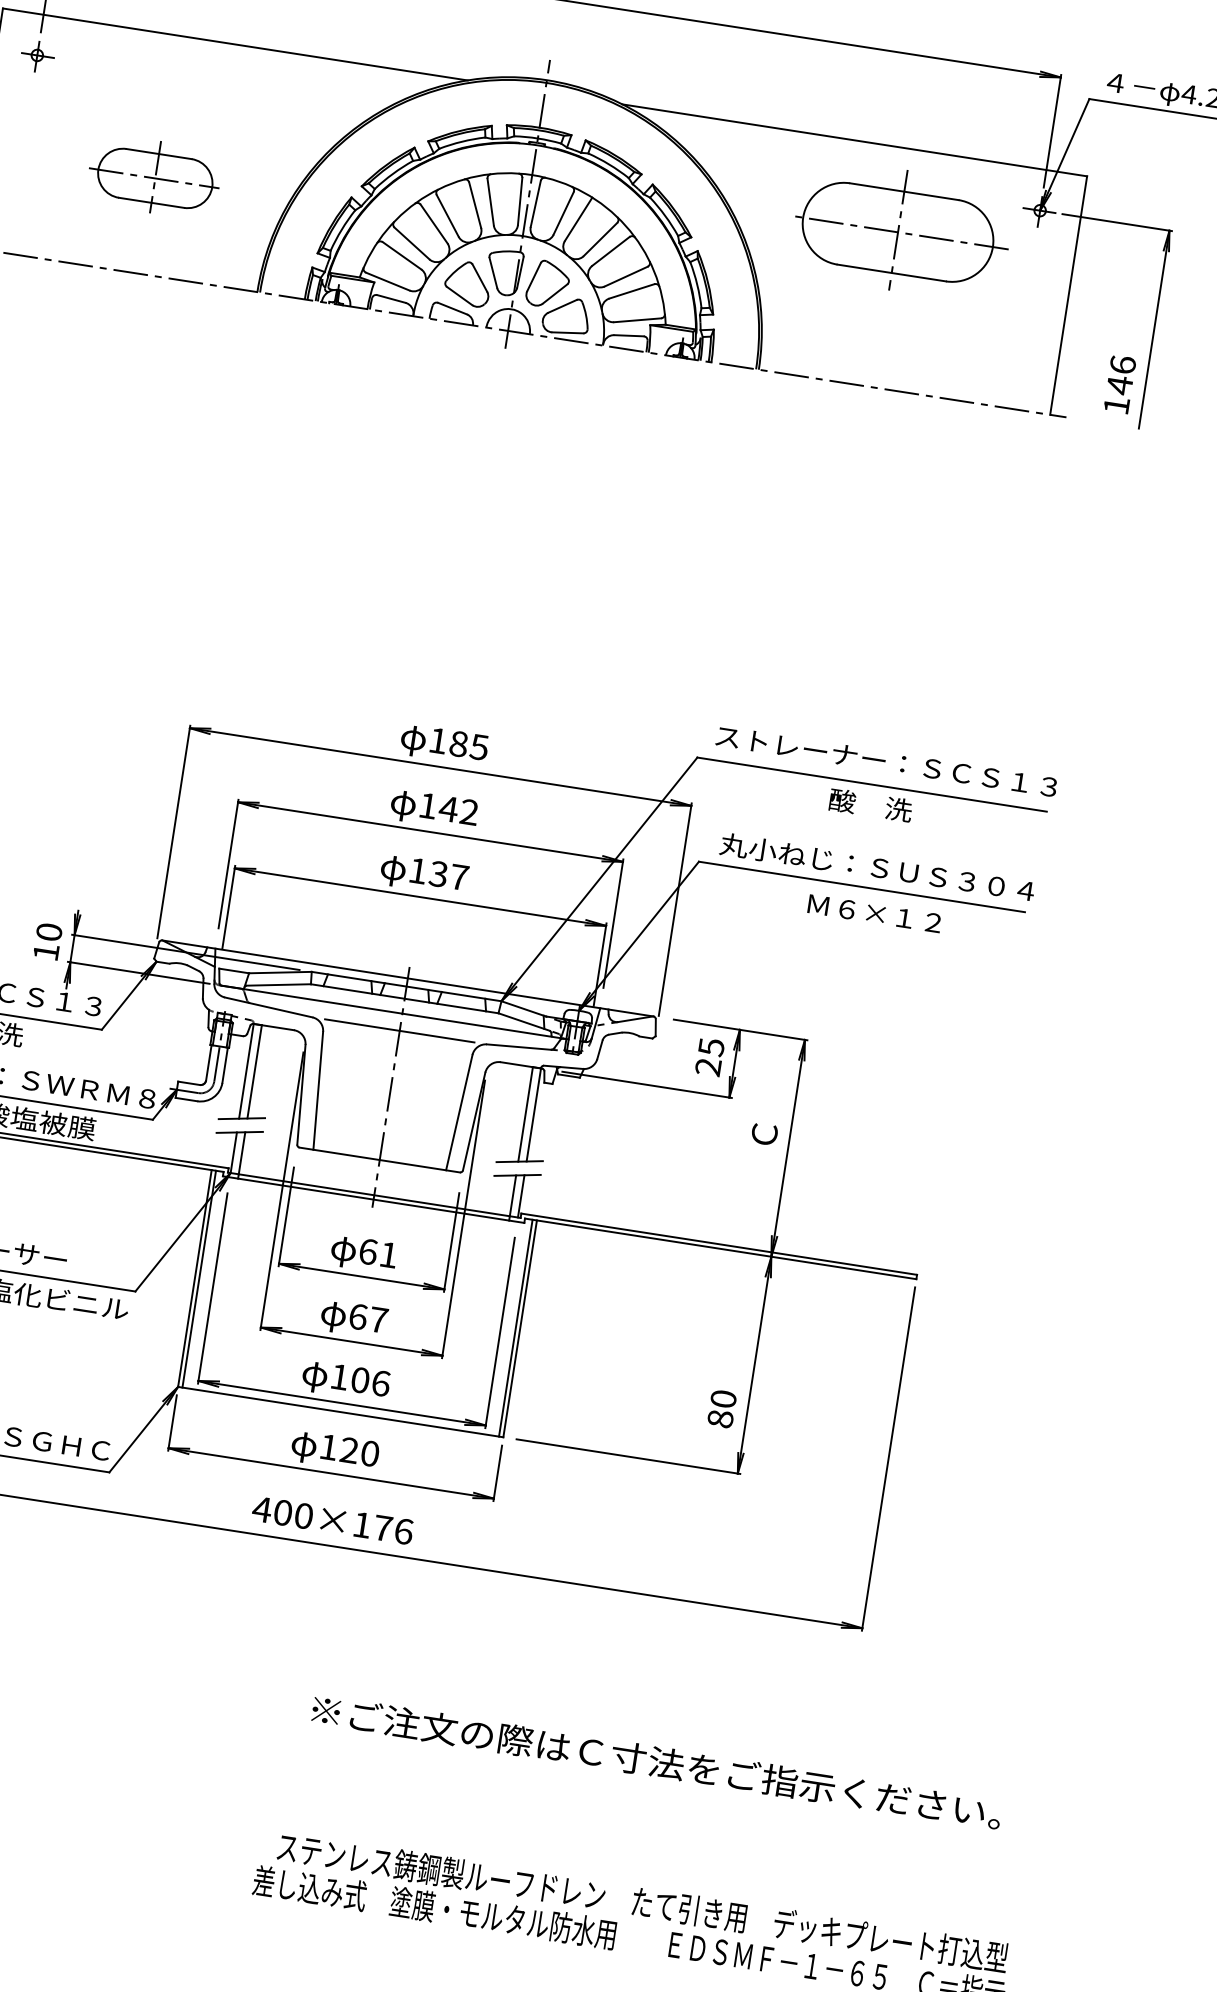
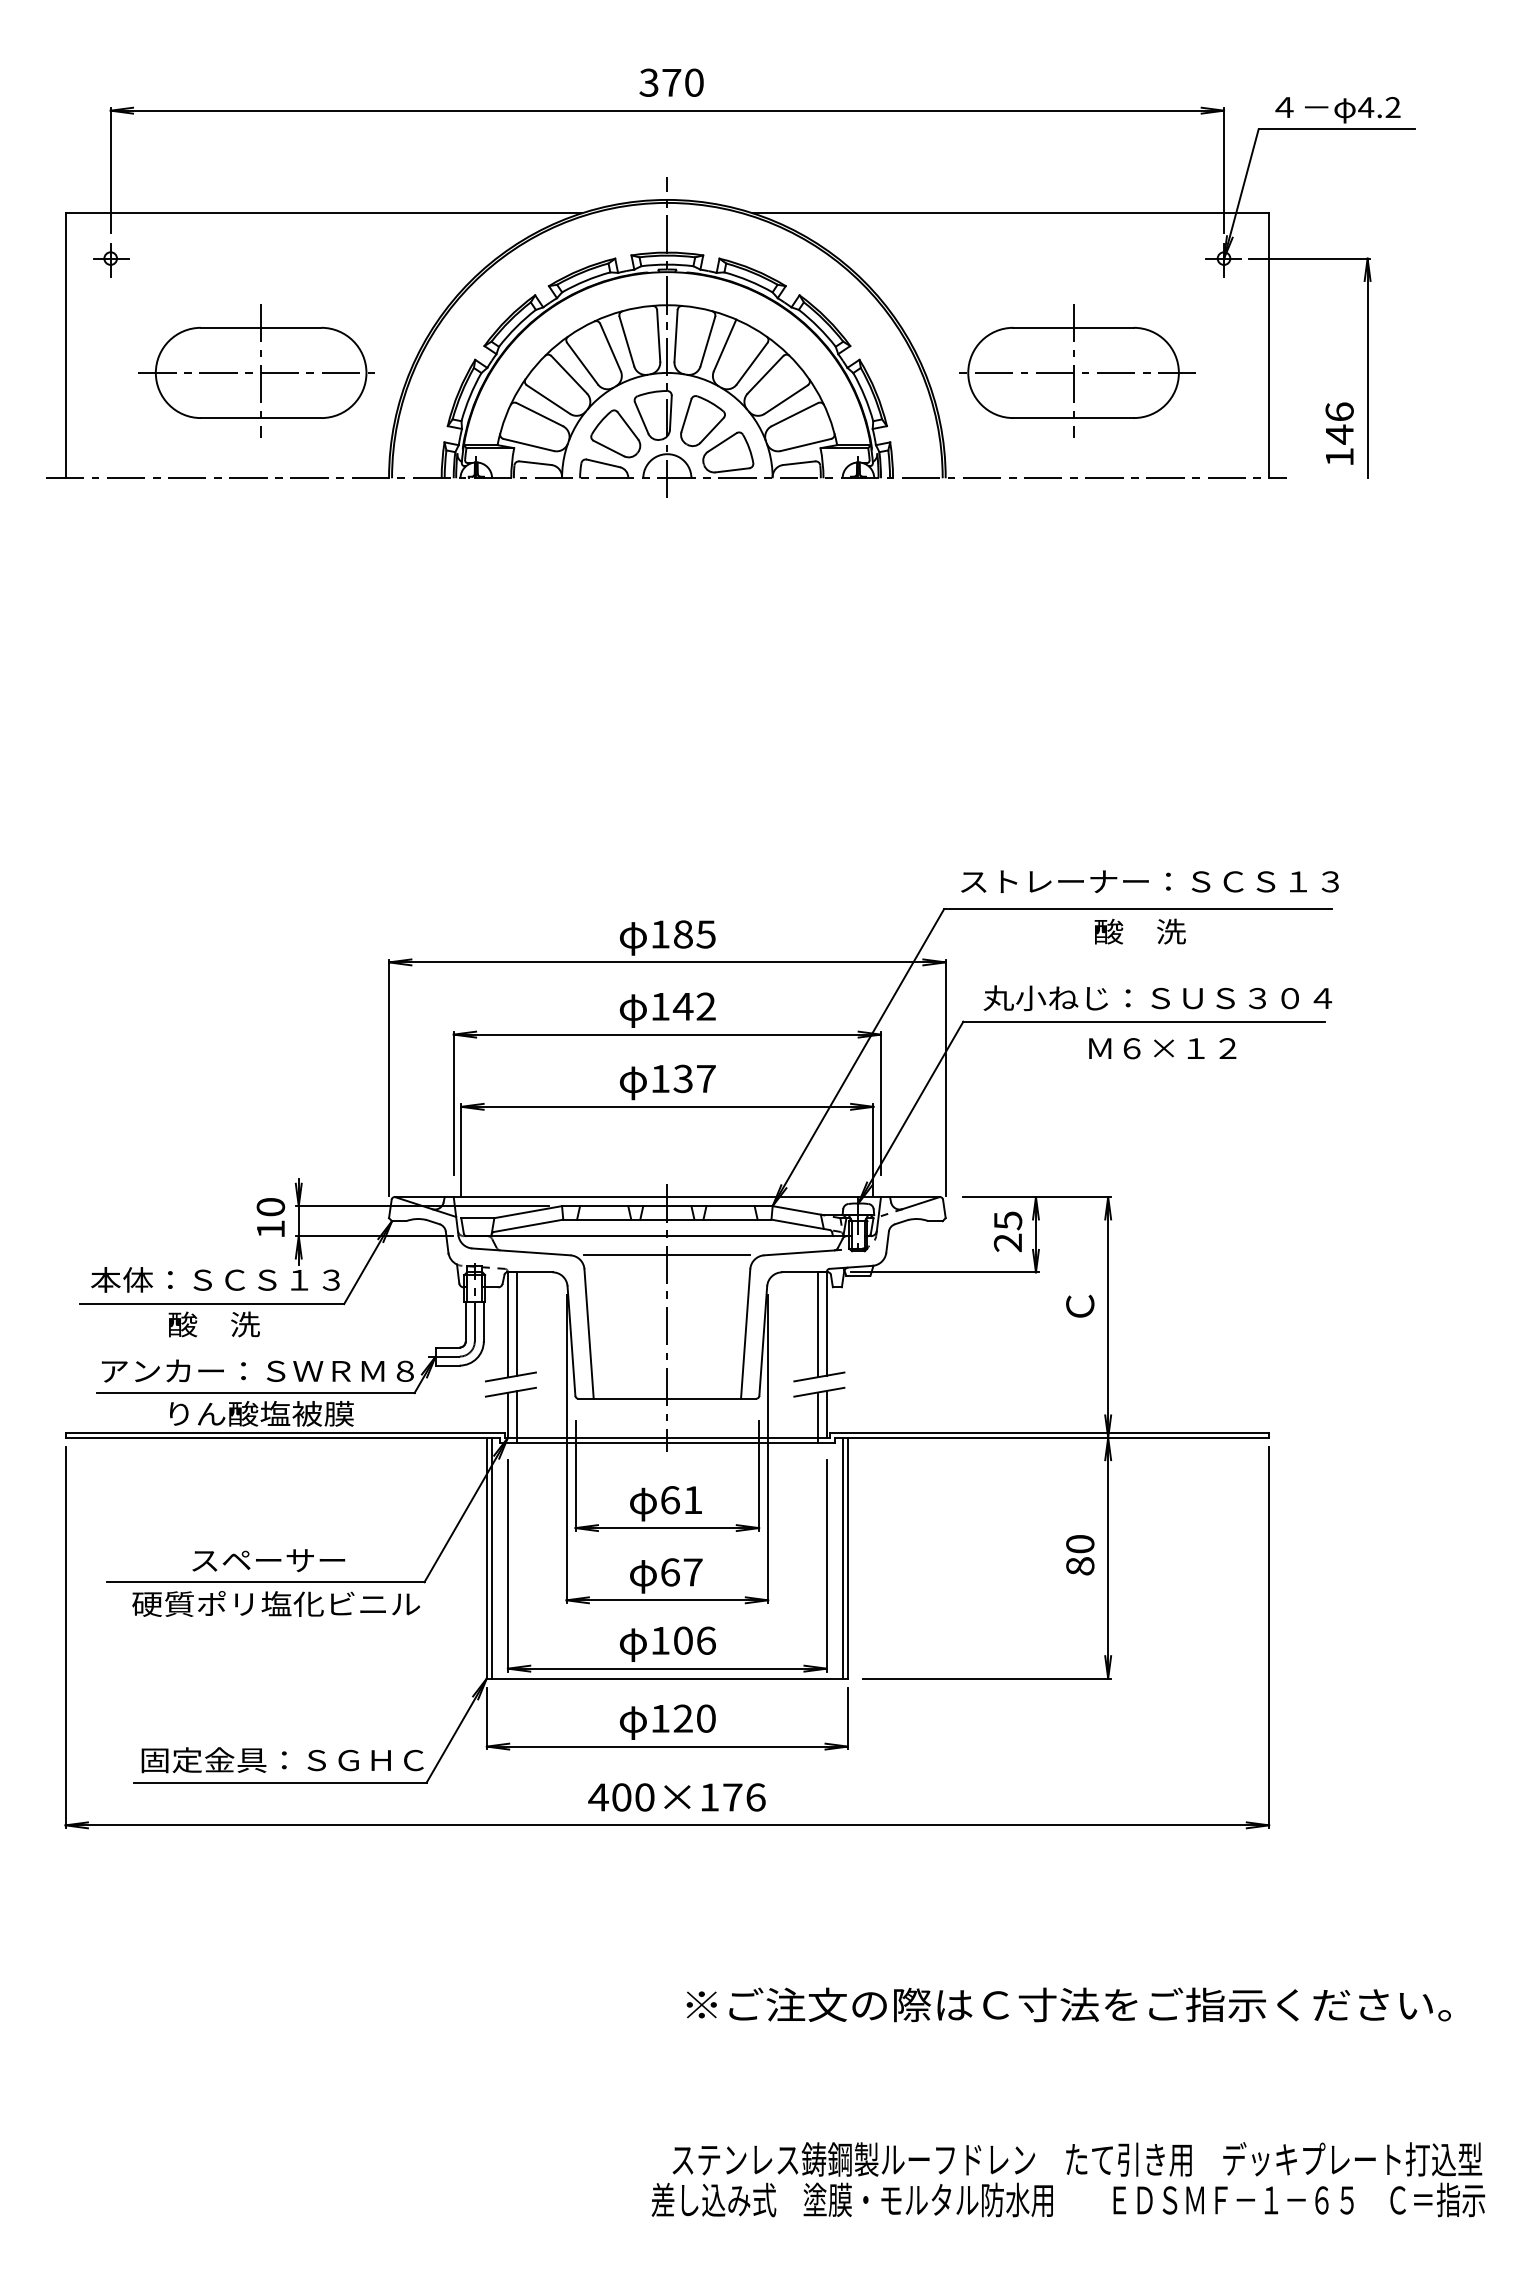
part: (153, 176) -> (256, 370), size x1.67
part: (901, 230) -> (1077, 370), moved
text: (722, 1409) -> (1080, 1555), moved

